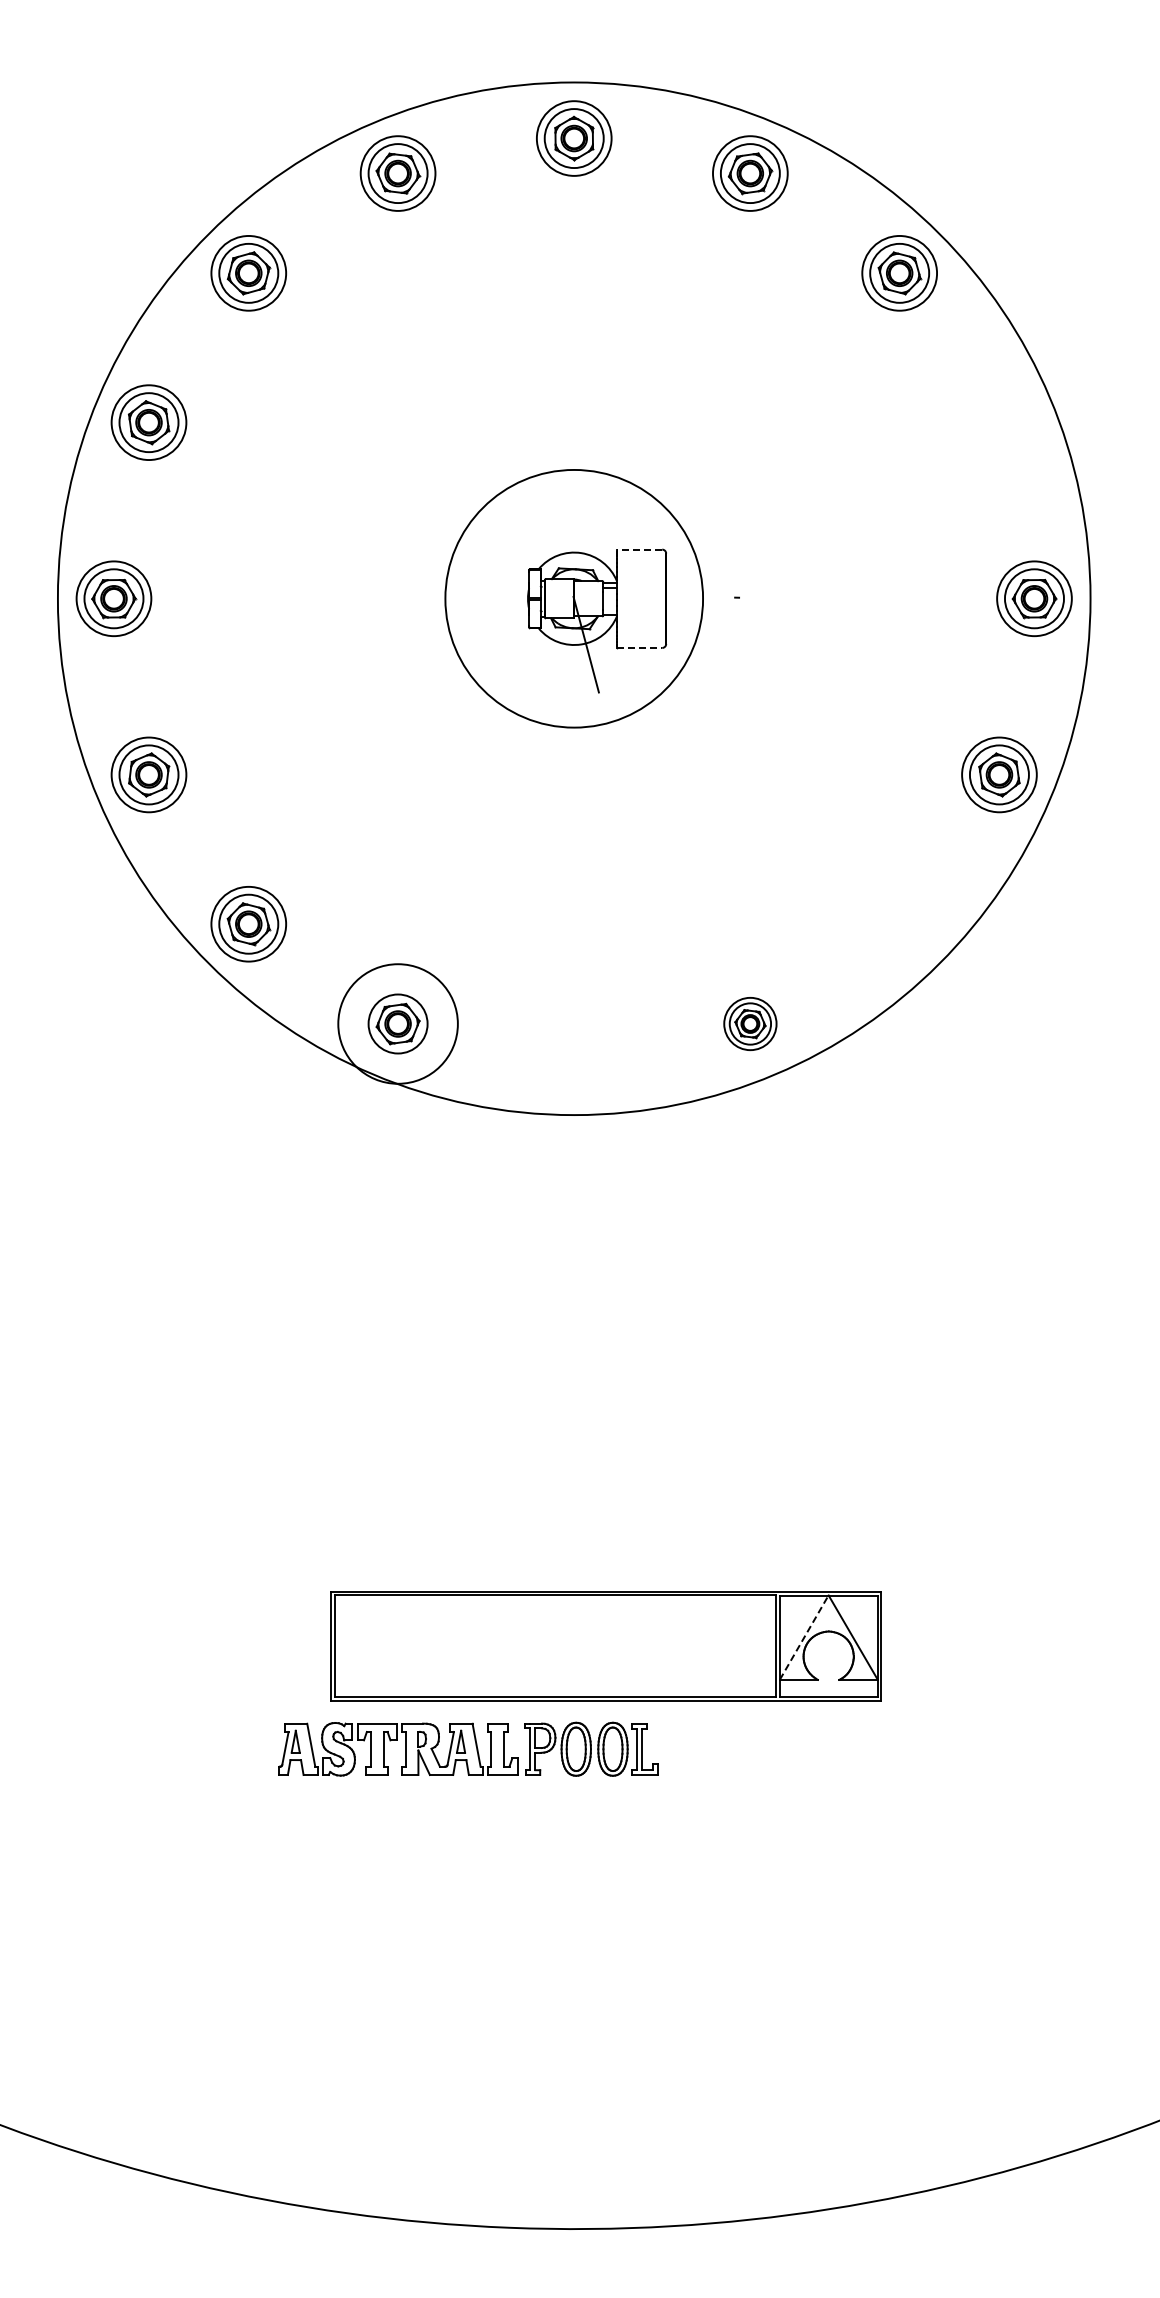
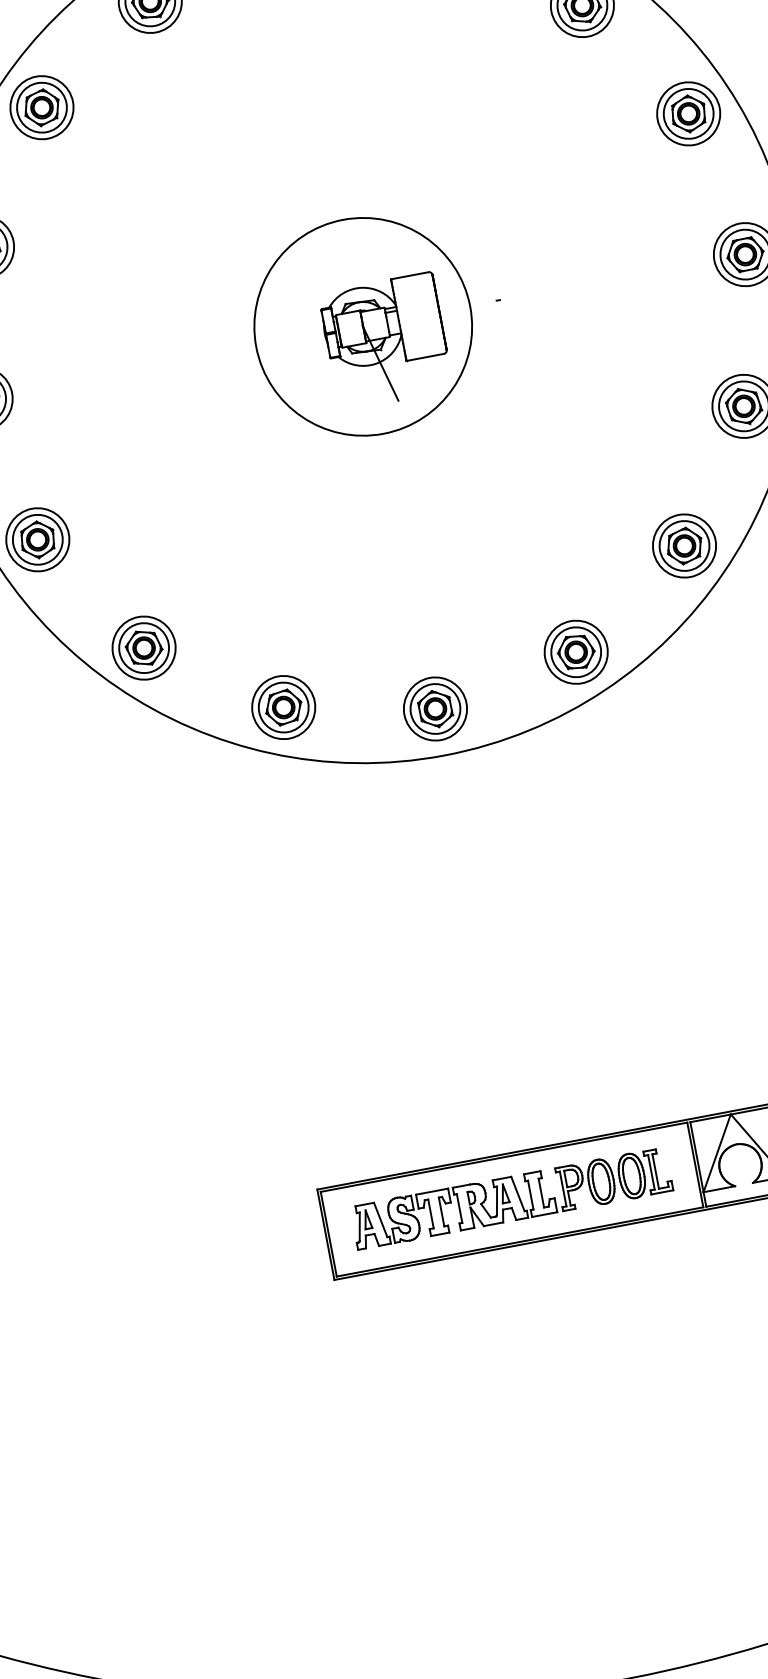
part: (999, 422) -> (688, 113), added
line: (639, 549) -> (409, 275), dashed -> solid
line: (639, 647) -> (425, 357), dashed -> solid
part: (899, 924) -> (684, 546), added
circle: (397, 1023) -> (283, 707), size x0.62
part: (750, 1023) -> (576, 651), size x1.43
part: (574, 1058) -> (435, 708), added
line: (804, 1637) -> (717, 1153), dashed -> solid
part: (468, 1748) -> (511, 1198), moved

